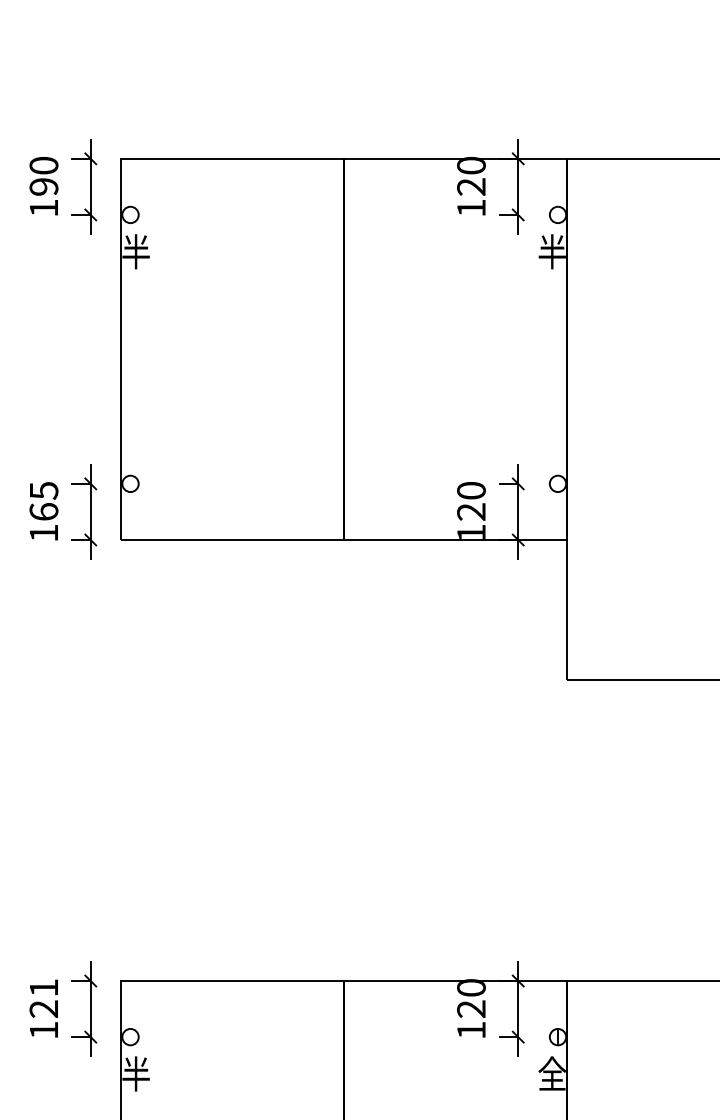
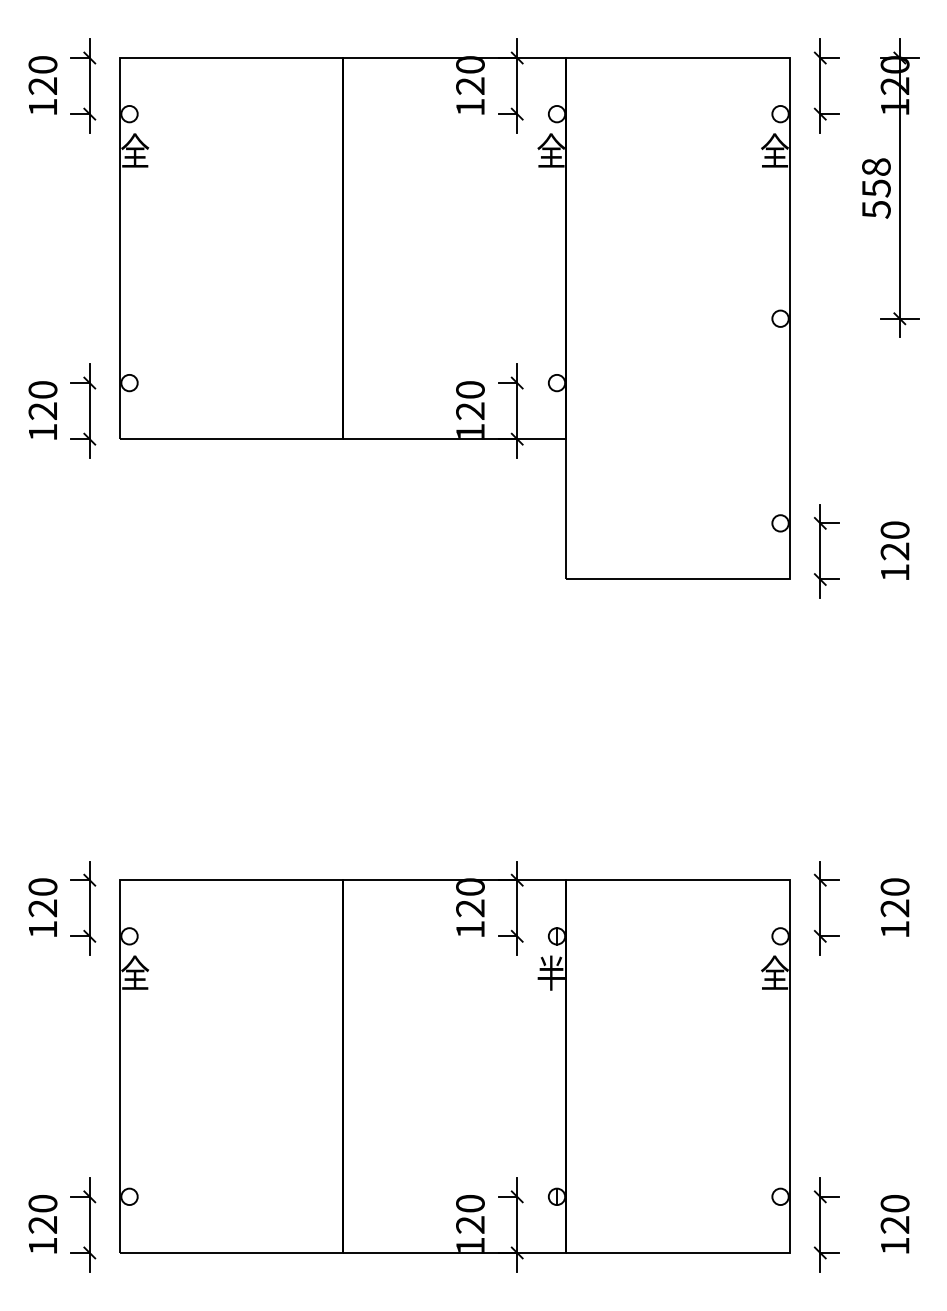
text: (44, 186) -> (43, 85), 190 -> 120
text: (136, 251) -> (135, 150), 半 -> 全
text: (551, 251) -> (550, 150), 半 -> 全
text: (43, 501) -> (42, 400), 165 -> 120
text: (43, 987) -> (42, 886), 121 -> 120
text: (136, 1073) -> (135, 972), 半 -> 全
text: (551, 1074) -> (550, 973), 全 -> 半

